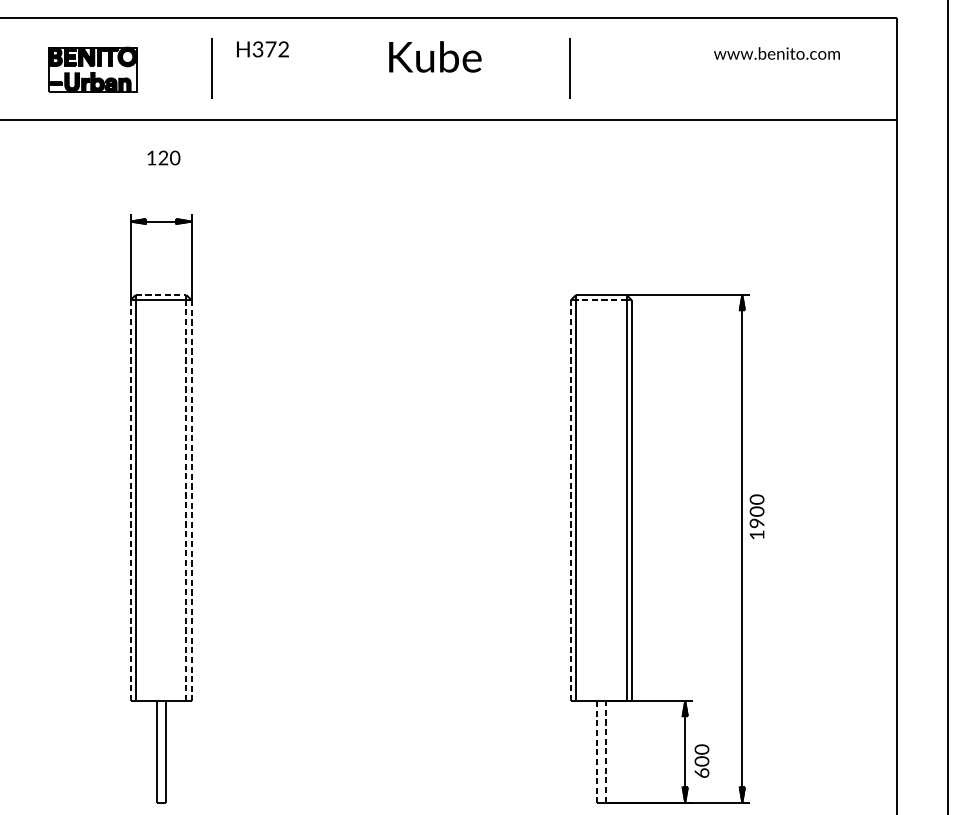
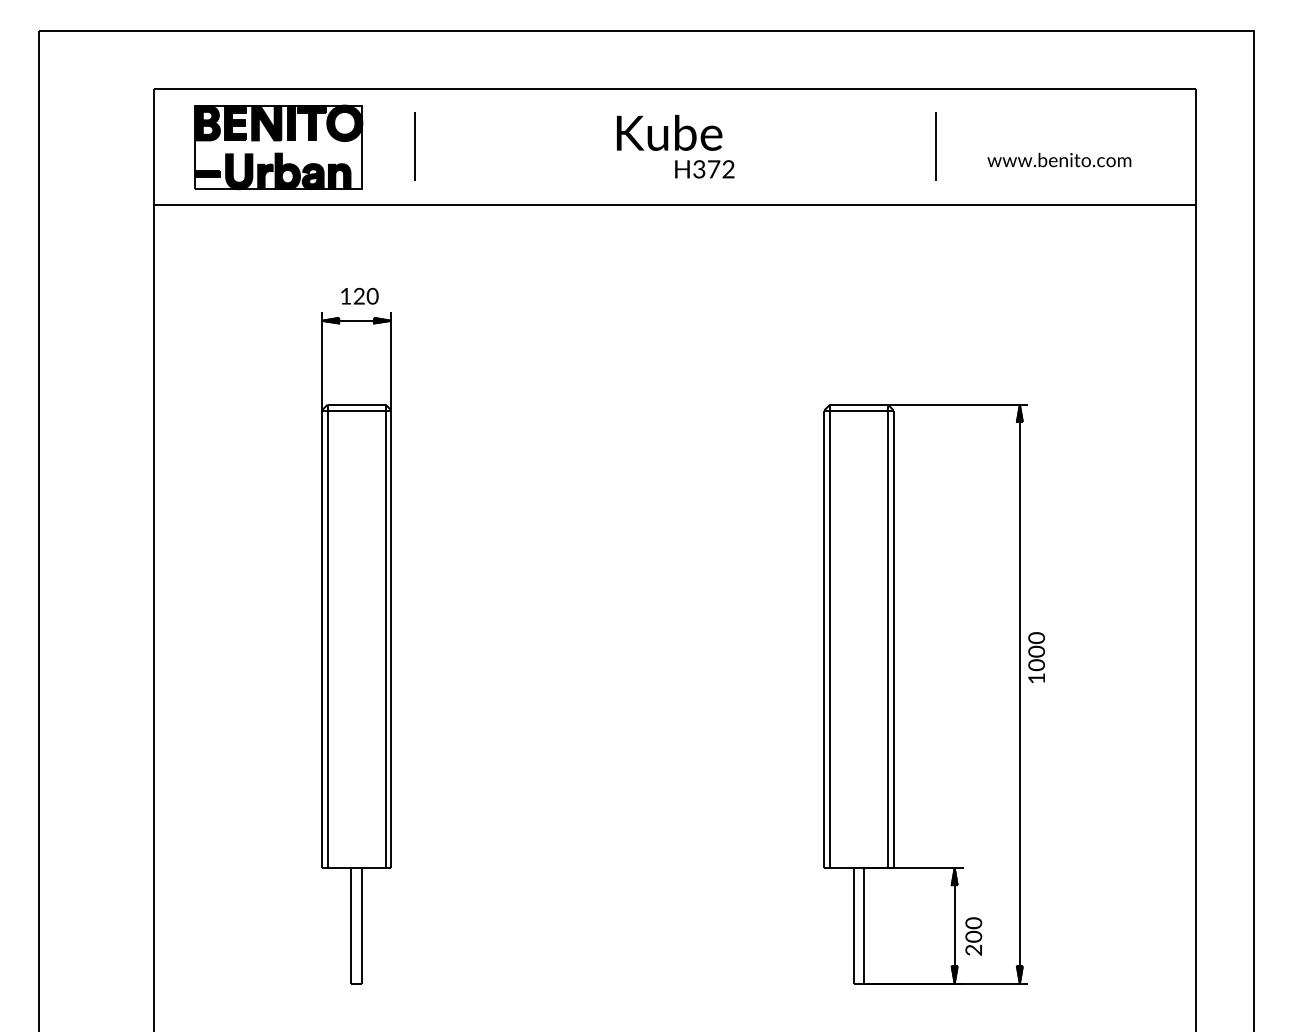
text: (262, 49) -> (704, 169), moved
text: (777, 53) -> (1059, 159), moved
line: (570, 68) -> (935, 146), moved
part: (92, 69) -> (278, 147), size x1.67
text: (163, 157) -> (359, 295), moved
line: (160, 294) -> (356, 404), dashed -> solid
line: (601, 300) -> (859, 410), dashed -> solid
line: (130, 500) -> (321, 639), dashed -> solid
line: (186, 500) -> (385, 639), dashed -> solid
line: (191, 500) -> (391, 639), dashed -> solid
line: (571, 500) -> (824, 639), dashed -> solid
text: (756, 523) -> (1036, 665), 190 -> 100
line: (596, 751) -> (853, 925), dashed -> solid
line: (606, 751) -> (864, 925), dashed -> solid
text: (701, 772) -> (973, 949), 60 -> 20

